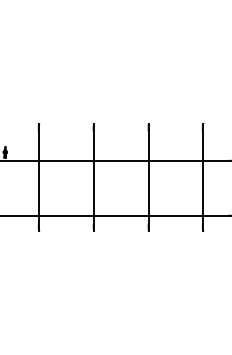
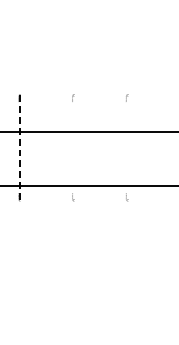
line: (39, 177) -> (19, 147), solid -> dashed
line: (94, 177) -> (74, 147), removed
line: (148, 177) -> (127, 147), removed

